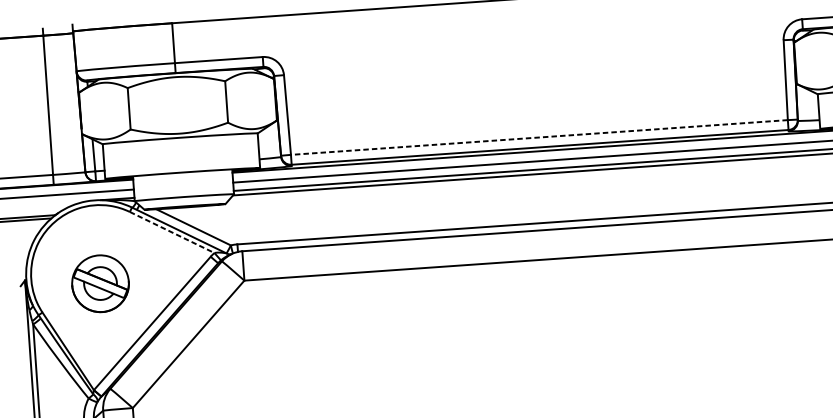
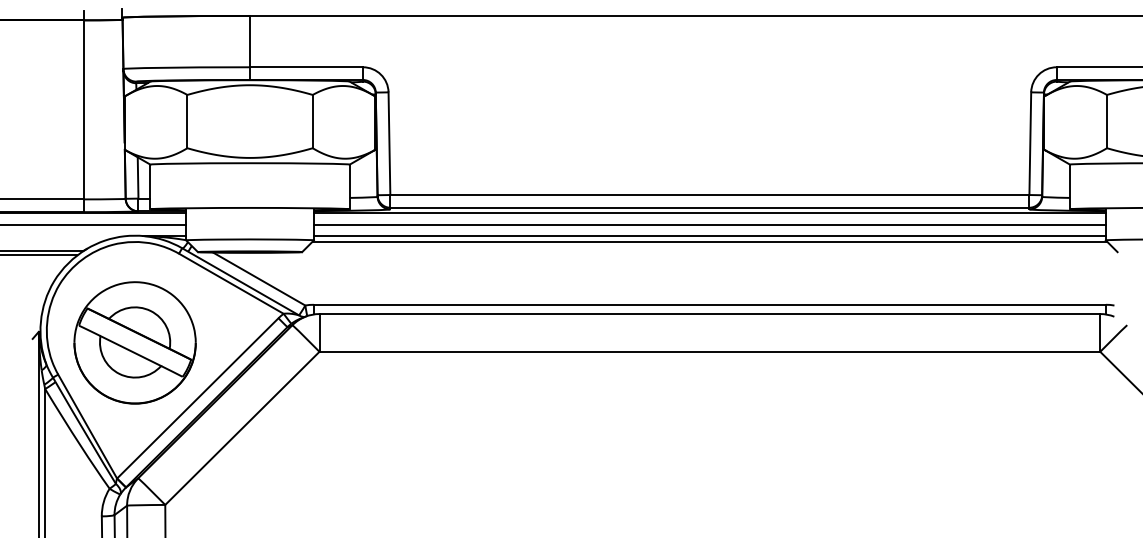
line: (539, 137) -> (709, 195), dashed -> solid
line: (172, 233) -> (231, 284), dashed -> solid
part: (100, 283) -> (134, 342), size x1.67

